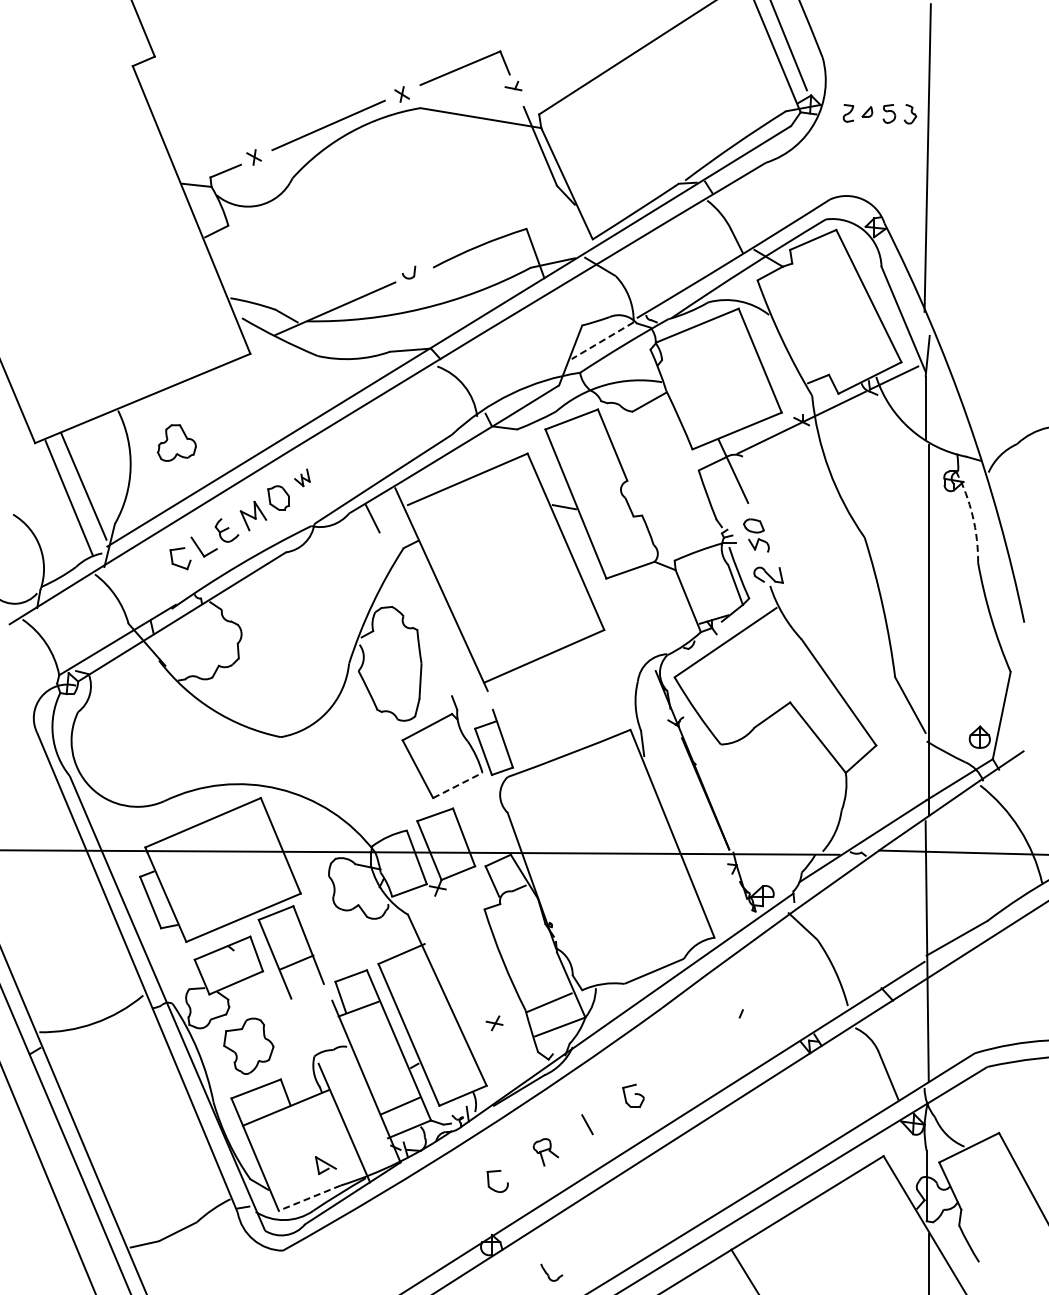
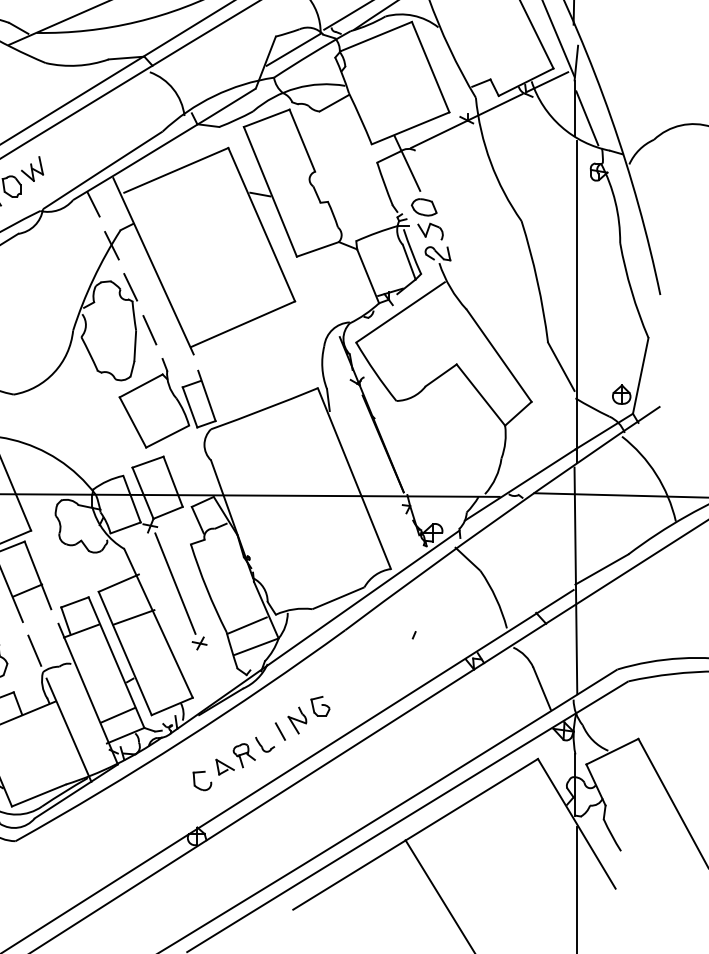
line: (602, 341) -> (293, 50), dashed -> solid
line: (939, 419) -> (586, 118), added
part: (302, 477) -> (32, 168), size x1.67
arc: (972, 515) -> (615, 201), dashed -> solid
part: (756, 535) -> (427, 219), size x1.43
line: (393, 565) -> (111, 245), added
line: (414, 613) -> (130, 287), added
line: (437, 662) -> (150, 329), added
line: (457, 785) -> (167, 436), dashed -> solid
line: (466, 954) -> (175, 583), added
line: (418, 992) -> (133, 616), added
line: (304, 1031) -> (34, 650), added
part: (606, 1111) -> (296, 720), added
part: (325, 1165) -> (224, 767), moved
line: (309, 1198) -> (38, 795), dashed -> solid
part: (551, 1272) -> (264, 744), moved

